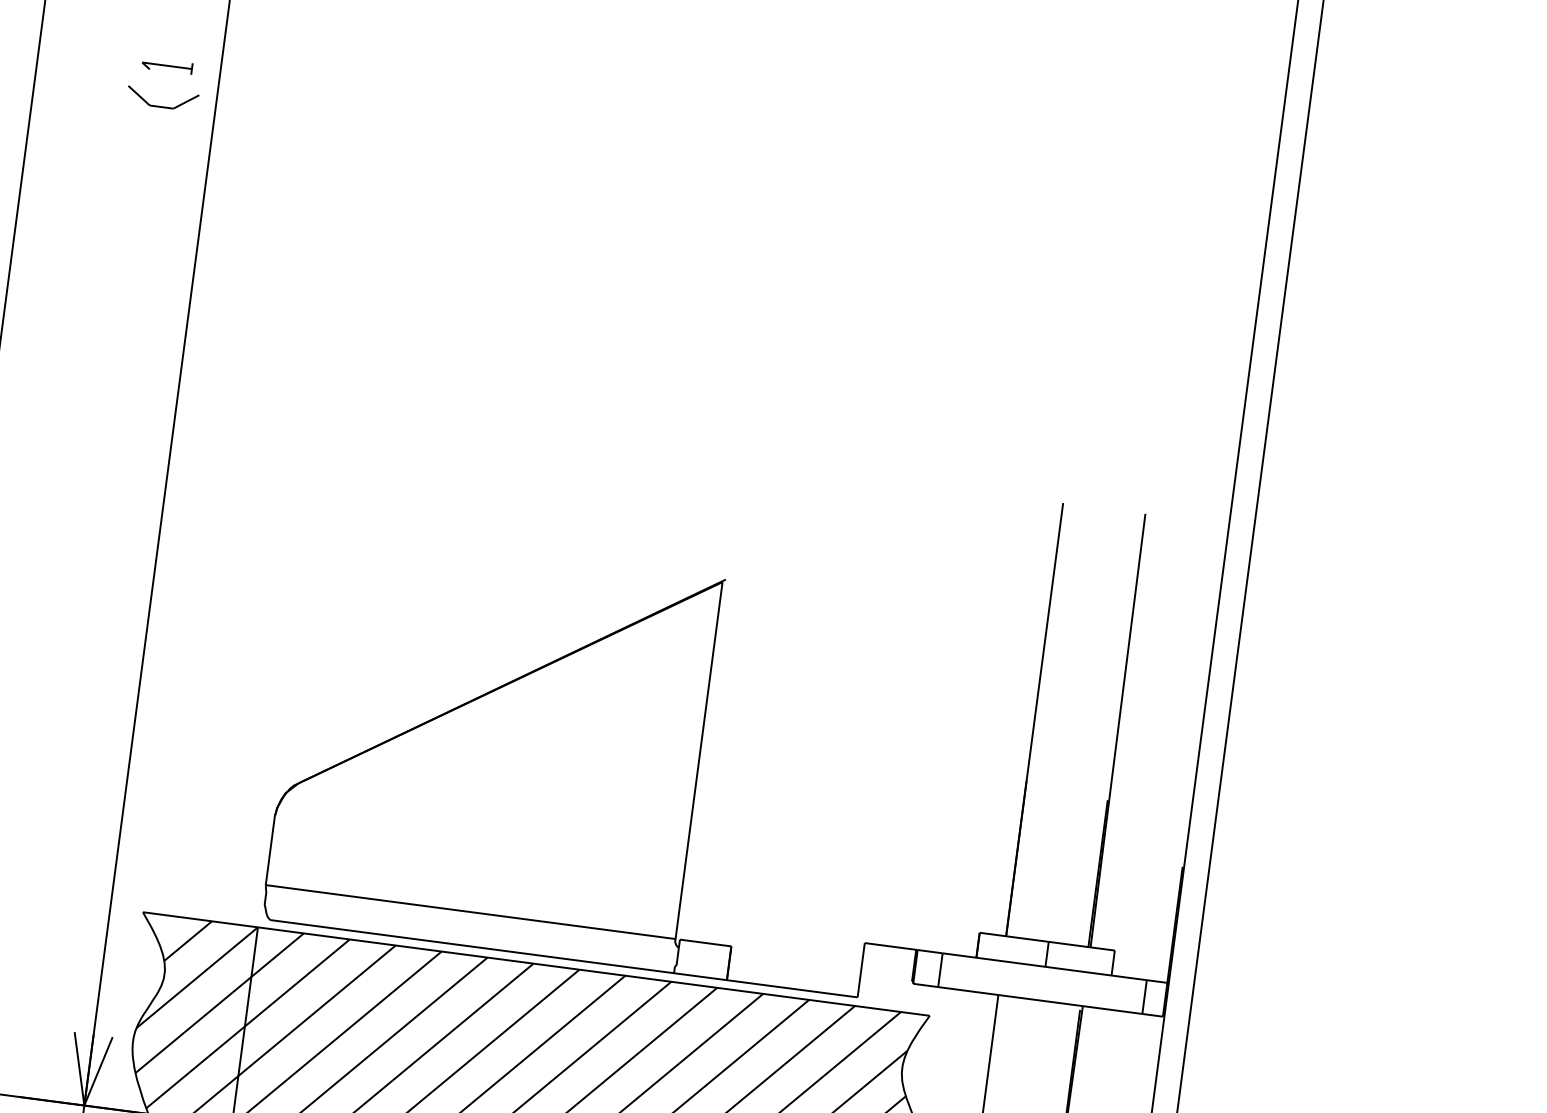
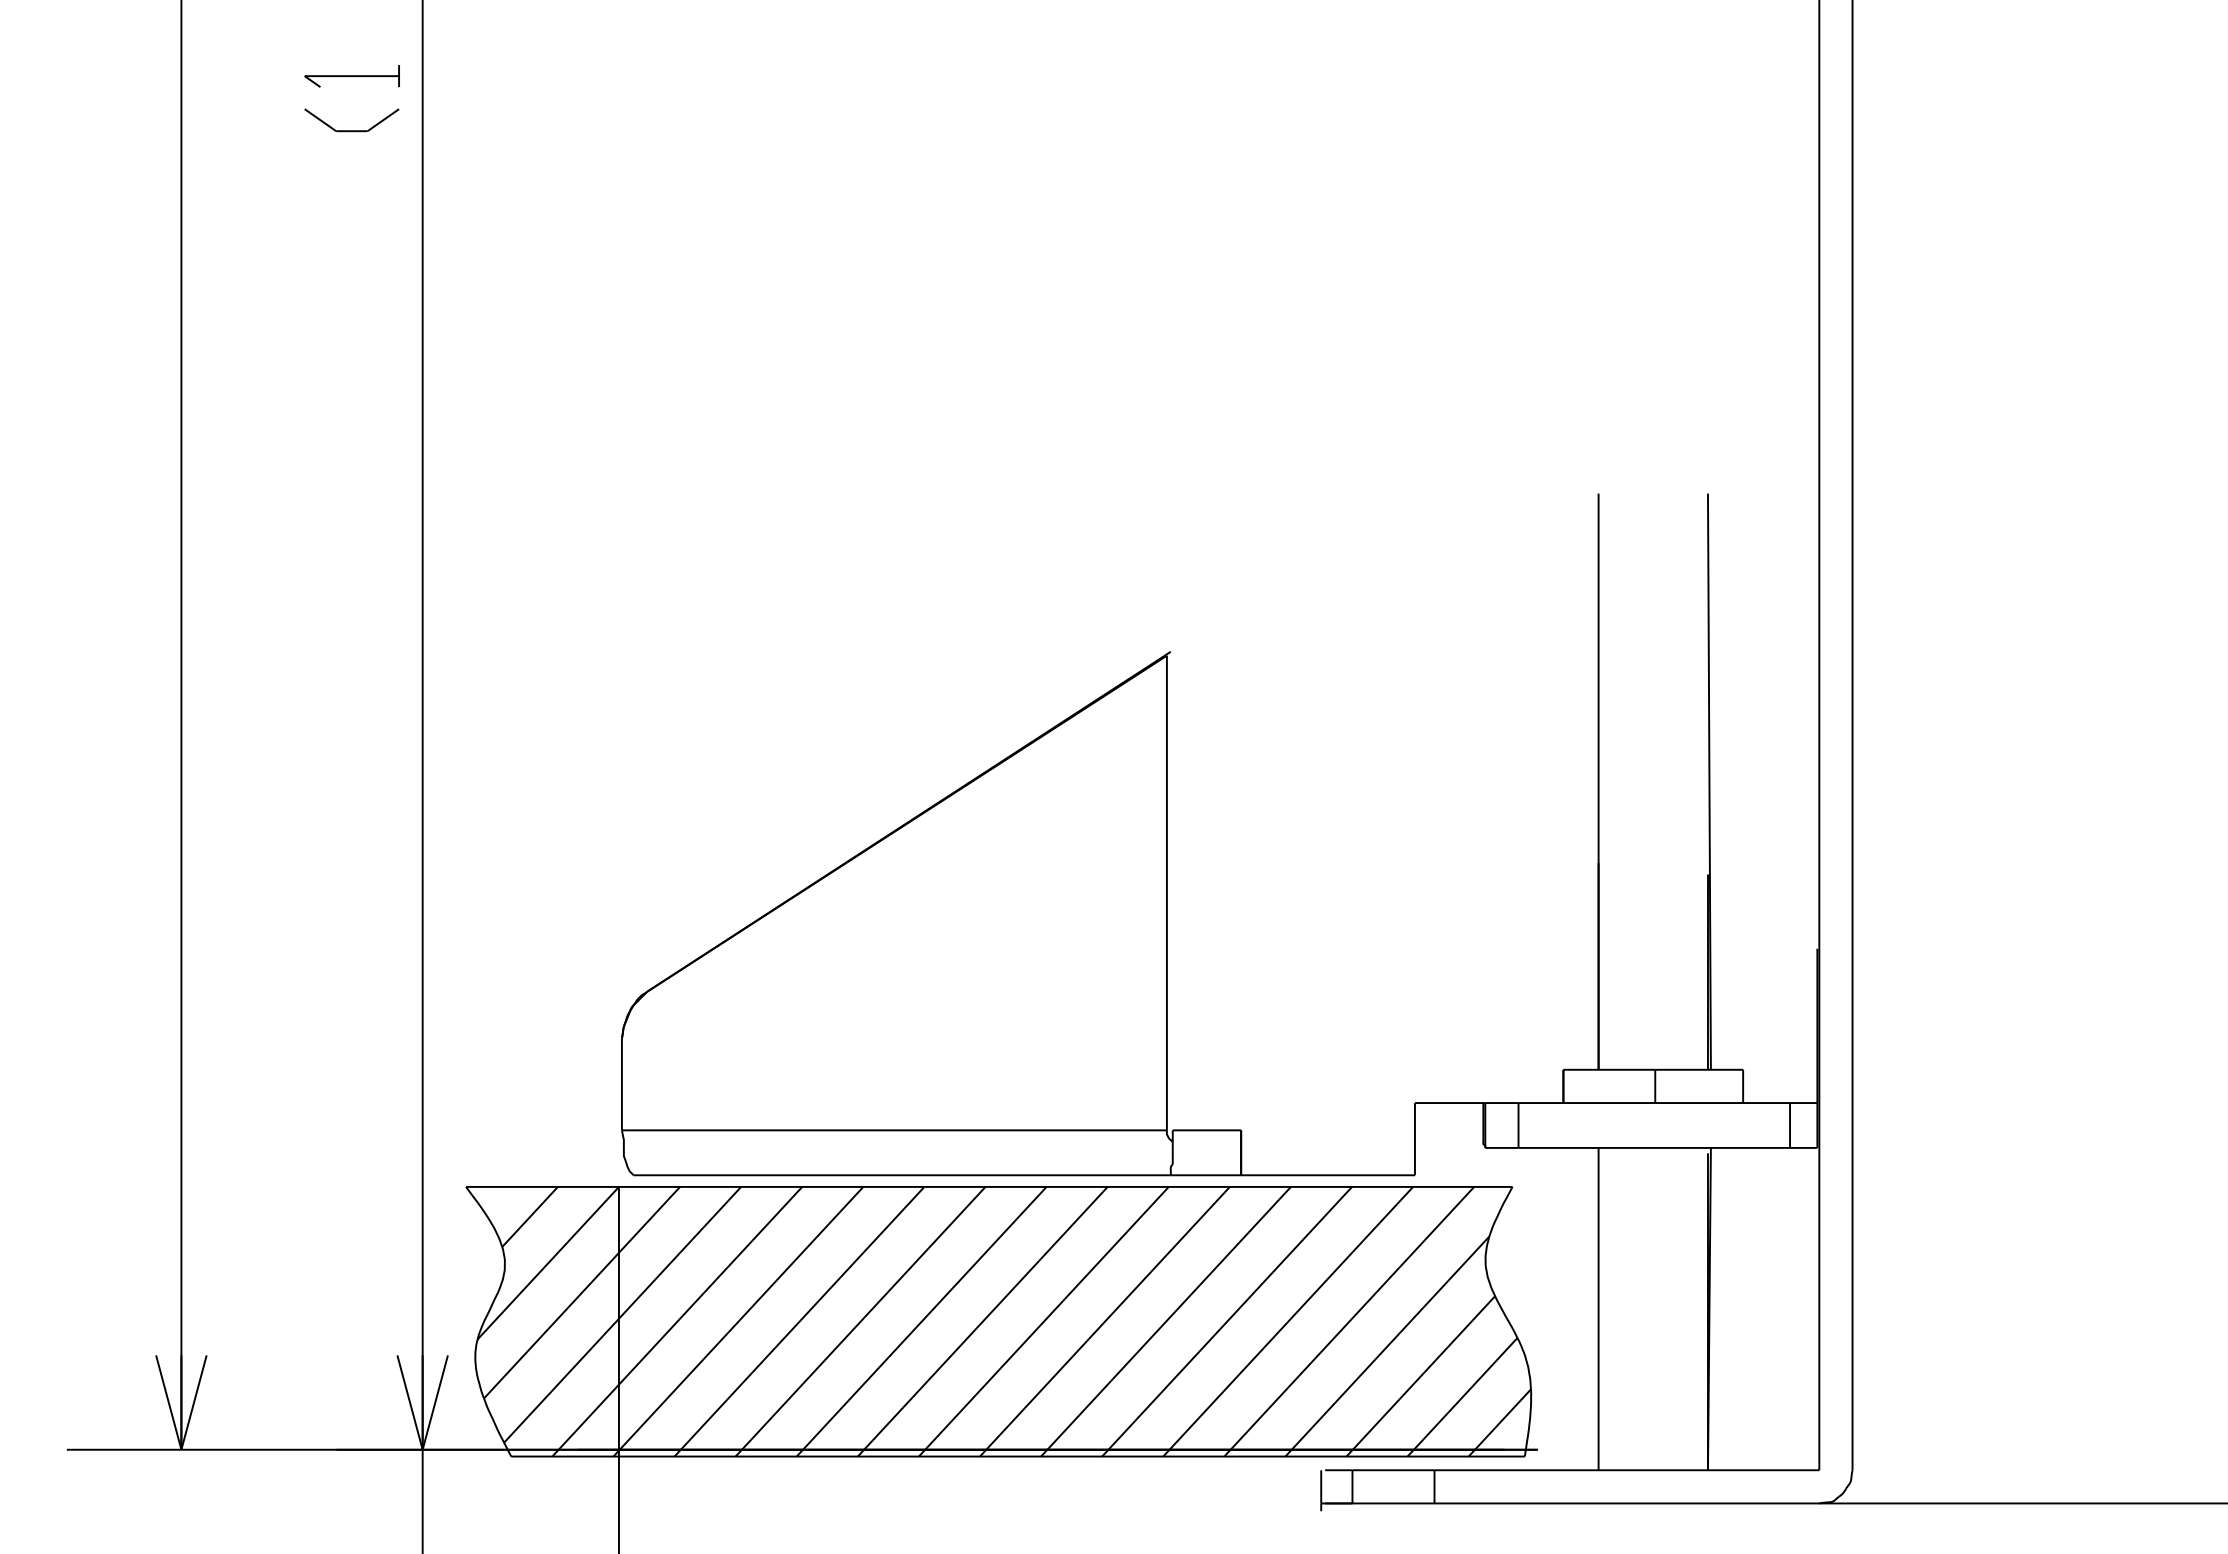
part: (166, 65) -> (351, 76), size x1.43

